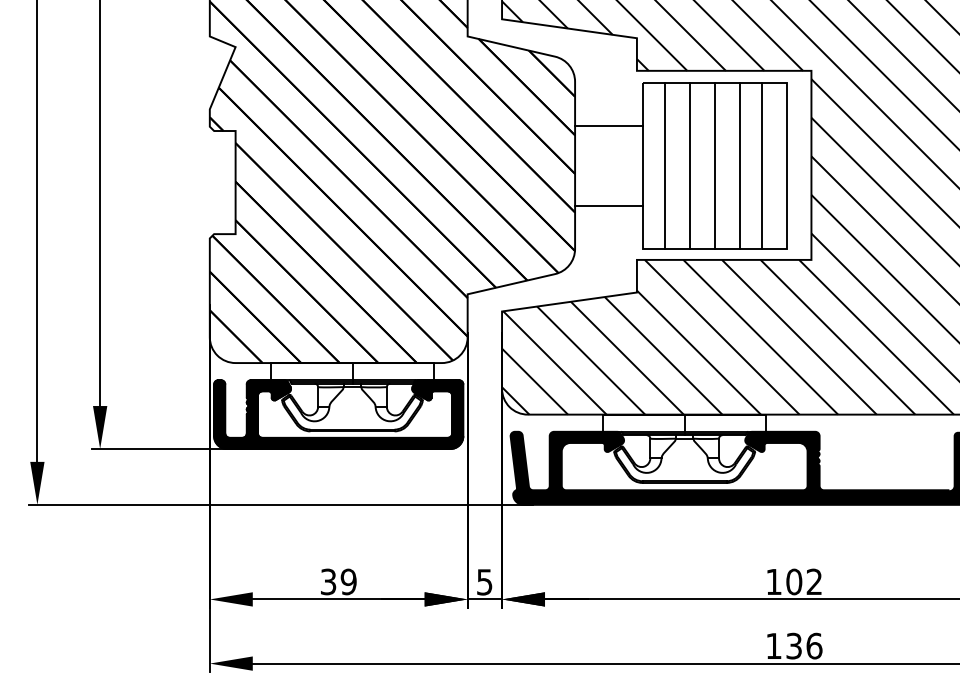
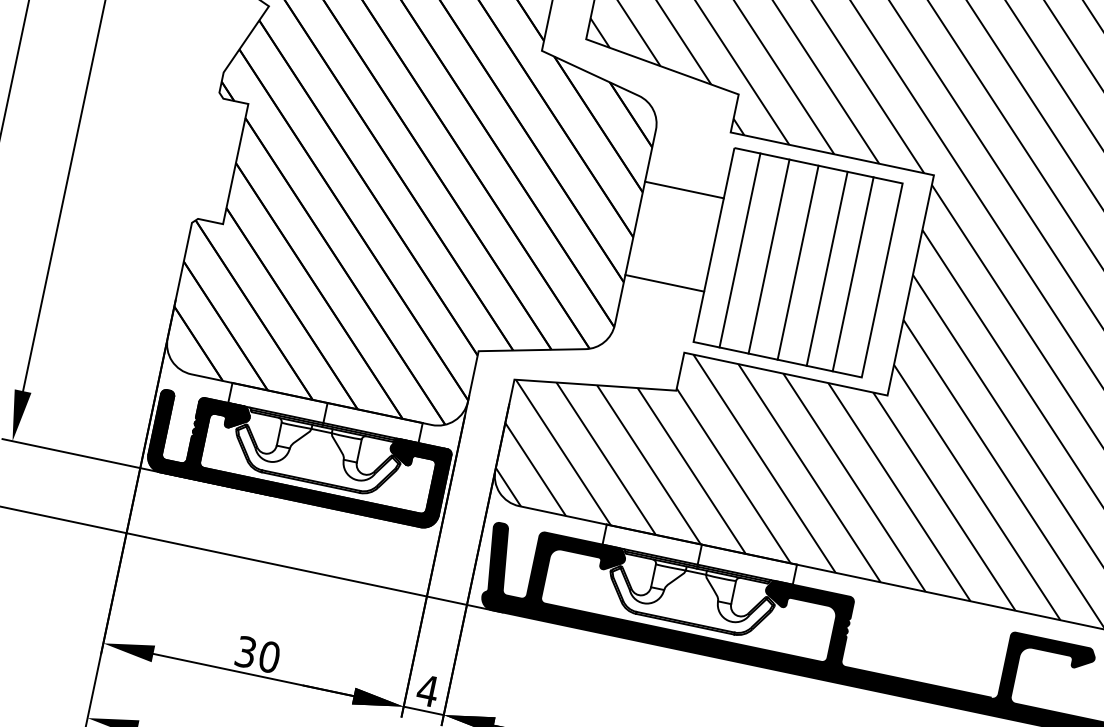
text: (348, 582) -> (269, 657), 39 -> 30
text: (484, 582) -> (427, 691), 5 -> 4

